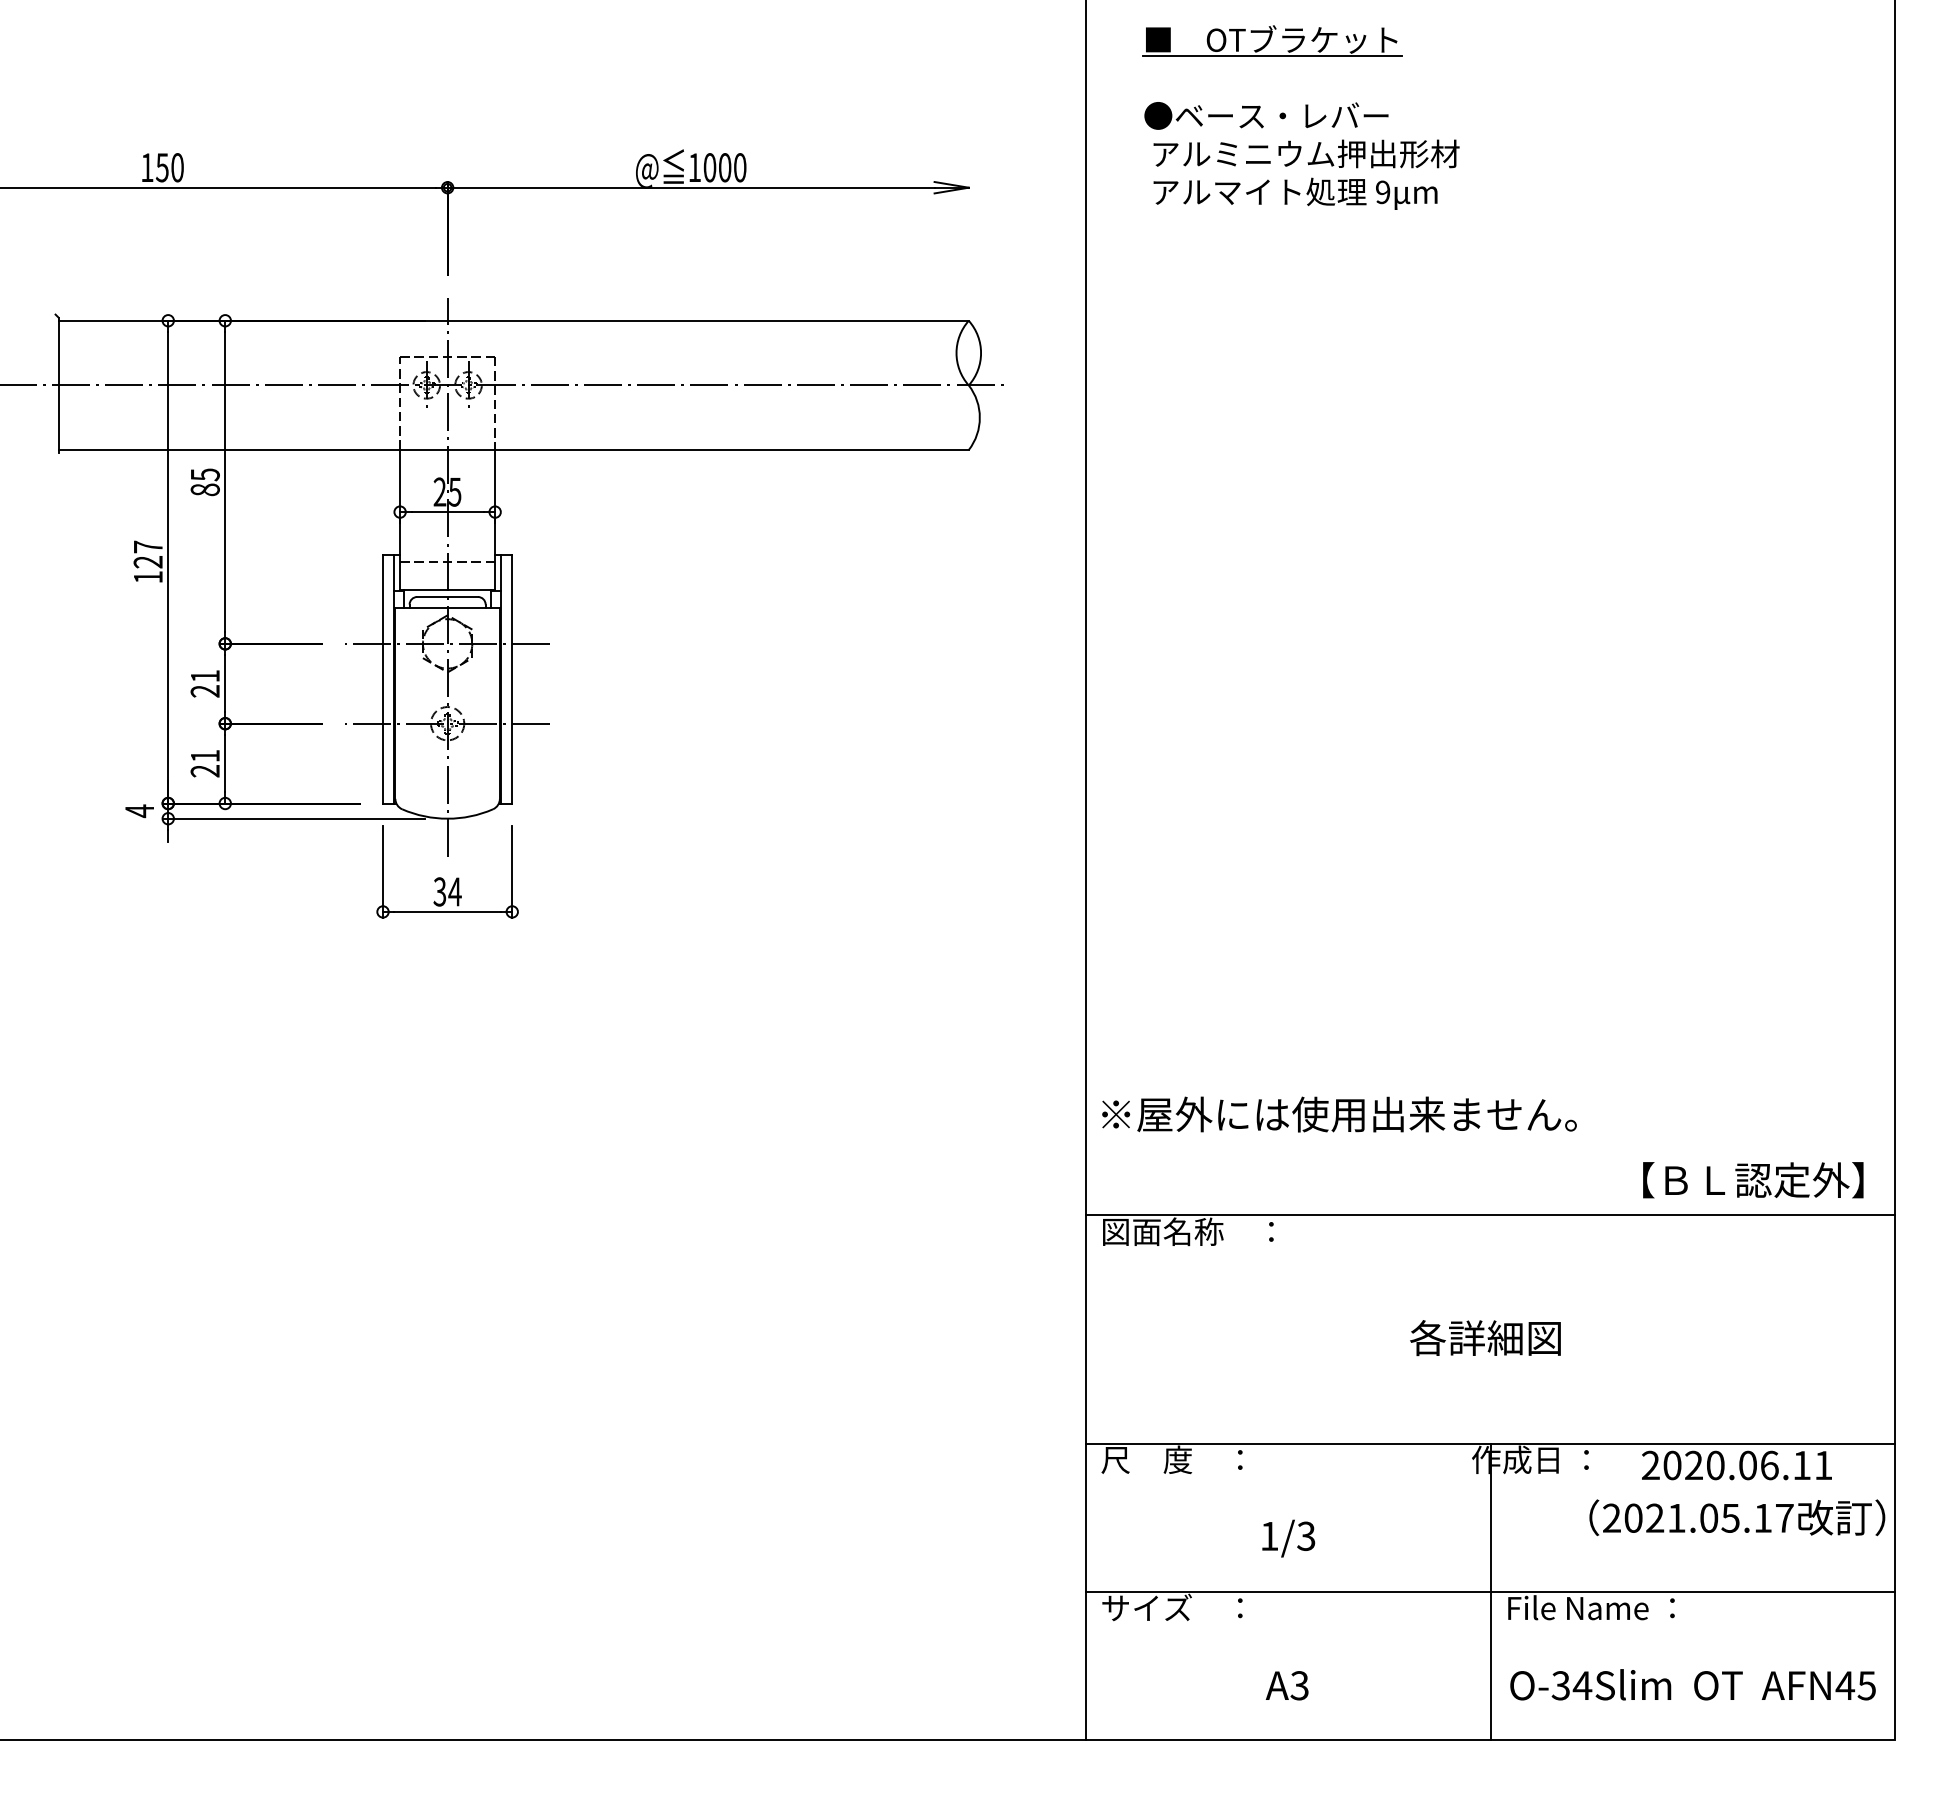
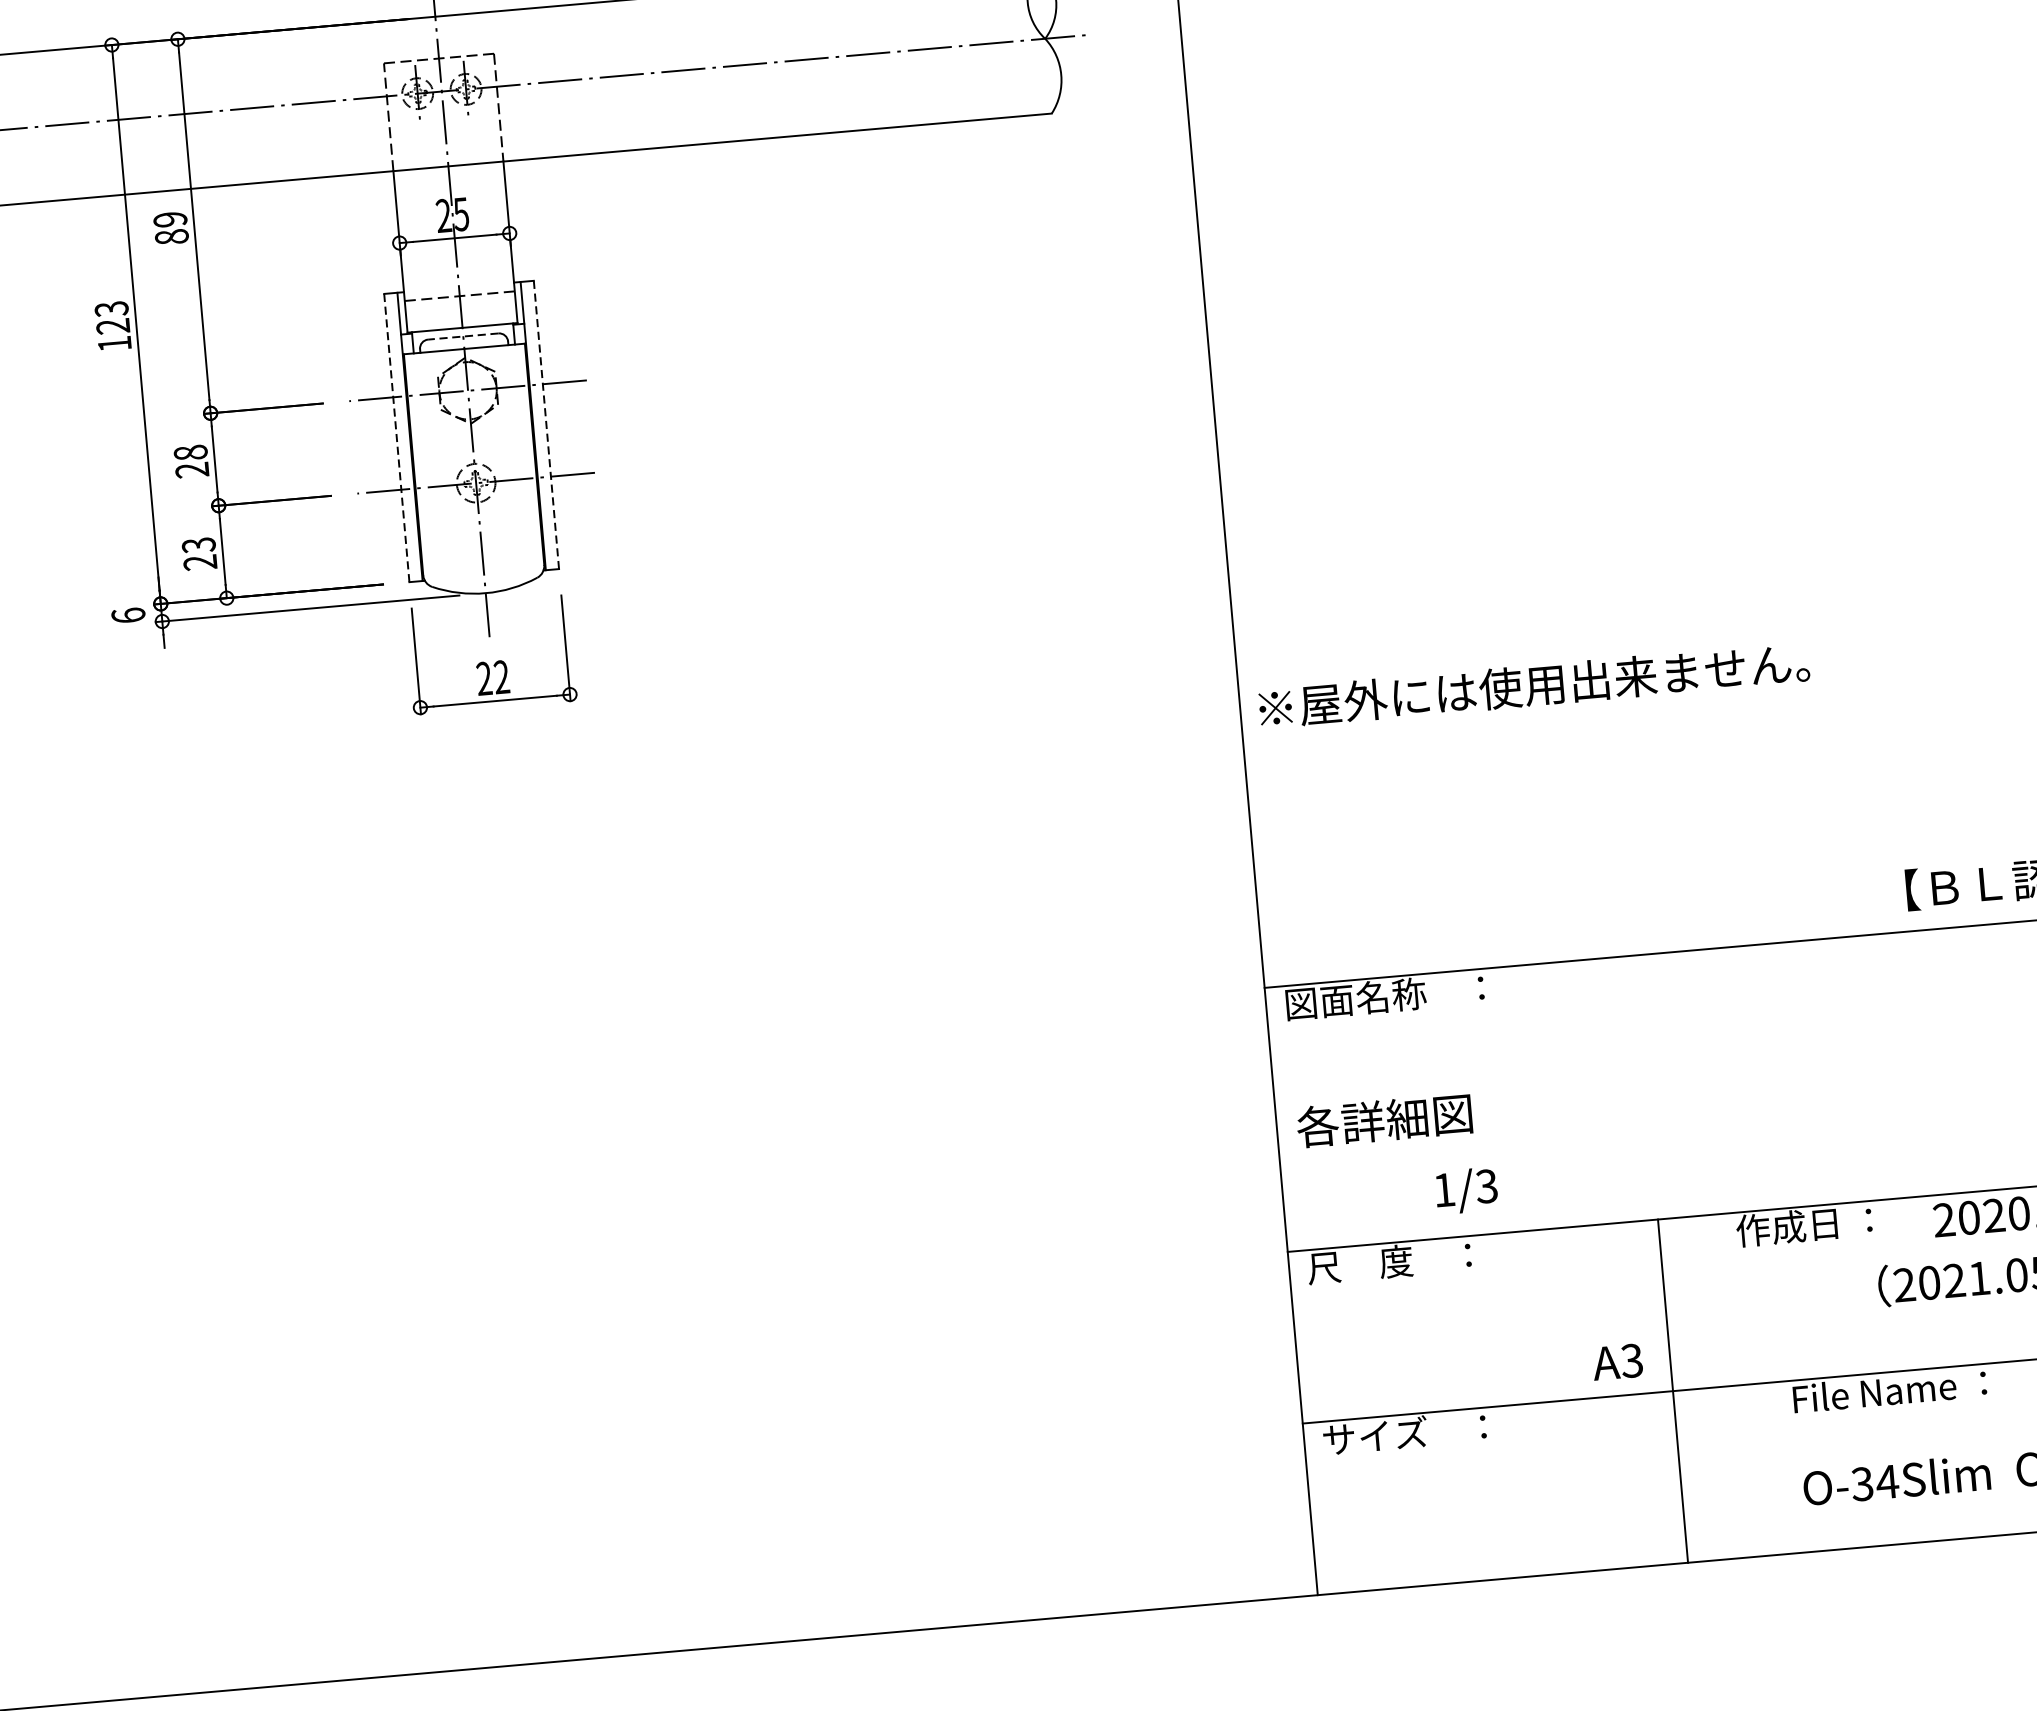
text: (204, 474) -> (169, 219), 85 -> 89
text: (147, 546) -> (110, 308), 127 -> 123
line: (447, 597) -> (463, 337), solid -> dashed
text: (204, 676) -> (189, 453), 21 -> 28
line: (383, 678) -> (397, 437), solid -> dashed
line: (512, 679) -> (546, 425), solid -> dashed
text: (204, 756) -> (197, 545), 21 -> 23
text: (139, 811) -> (128, 616), 4 -> 6
text: (447, 891) -> (492, 677), 34 -> 22
text: (1339, 1114) -> (1534, 685), moved
text: (1485, 1338) -> (1384, 1120), moved
text: (1288, 1538) -> (1466, 1190), moved
line: (1490, 1591) -> (1672, 1390), moved
text: (1286, 1685) -> (1616, 1361), moved

